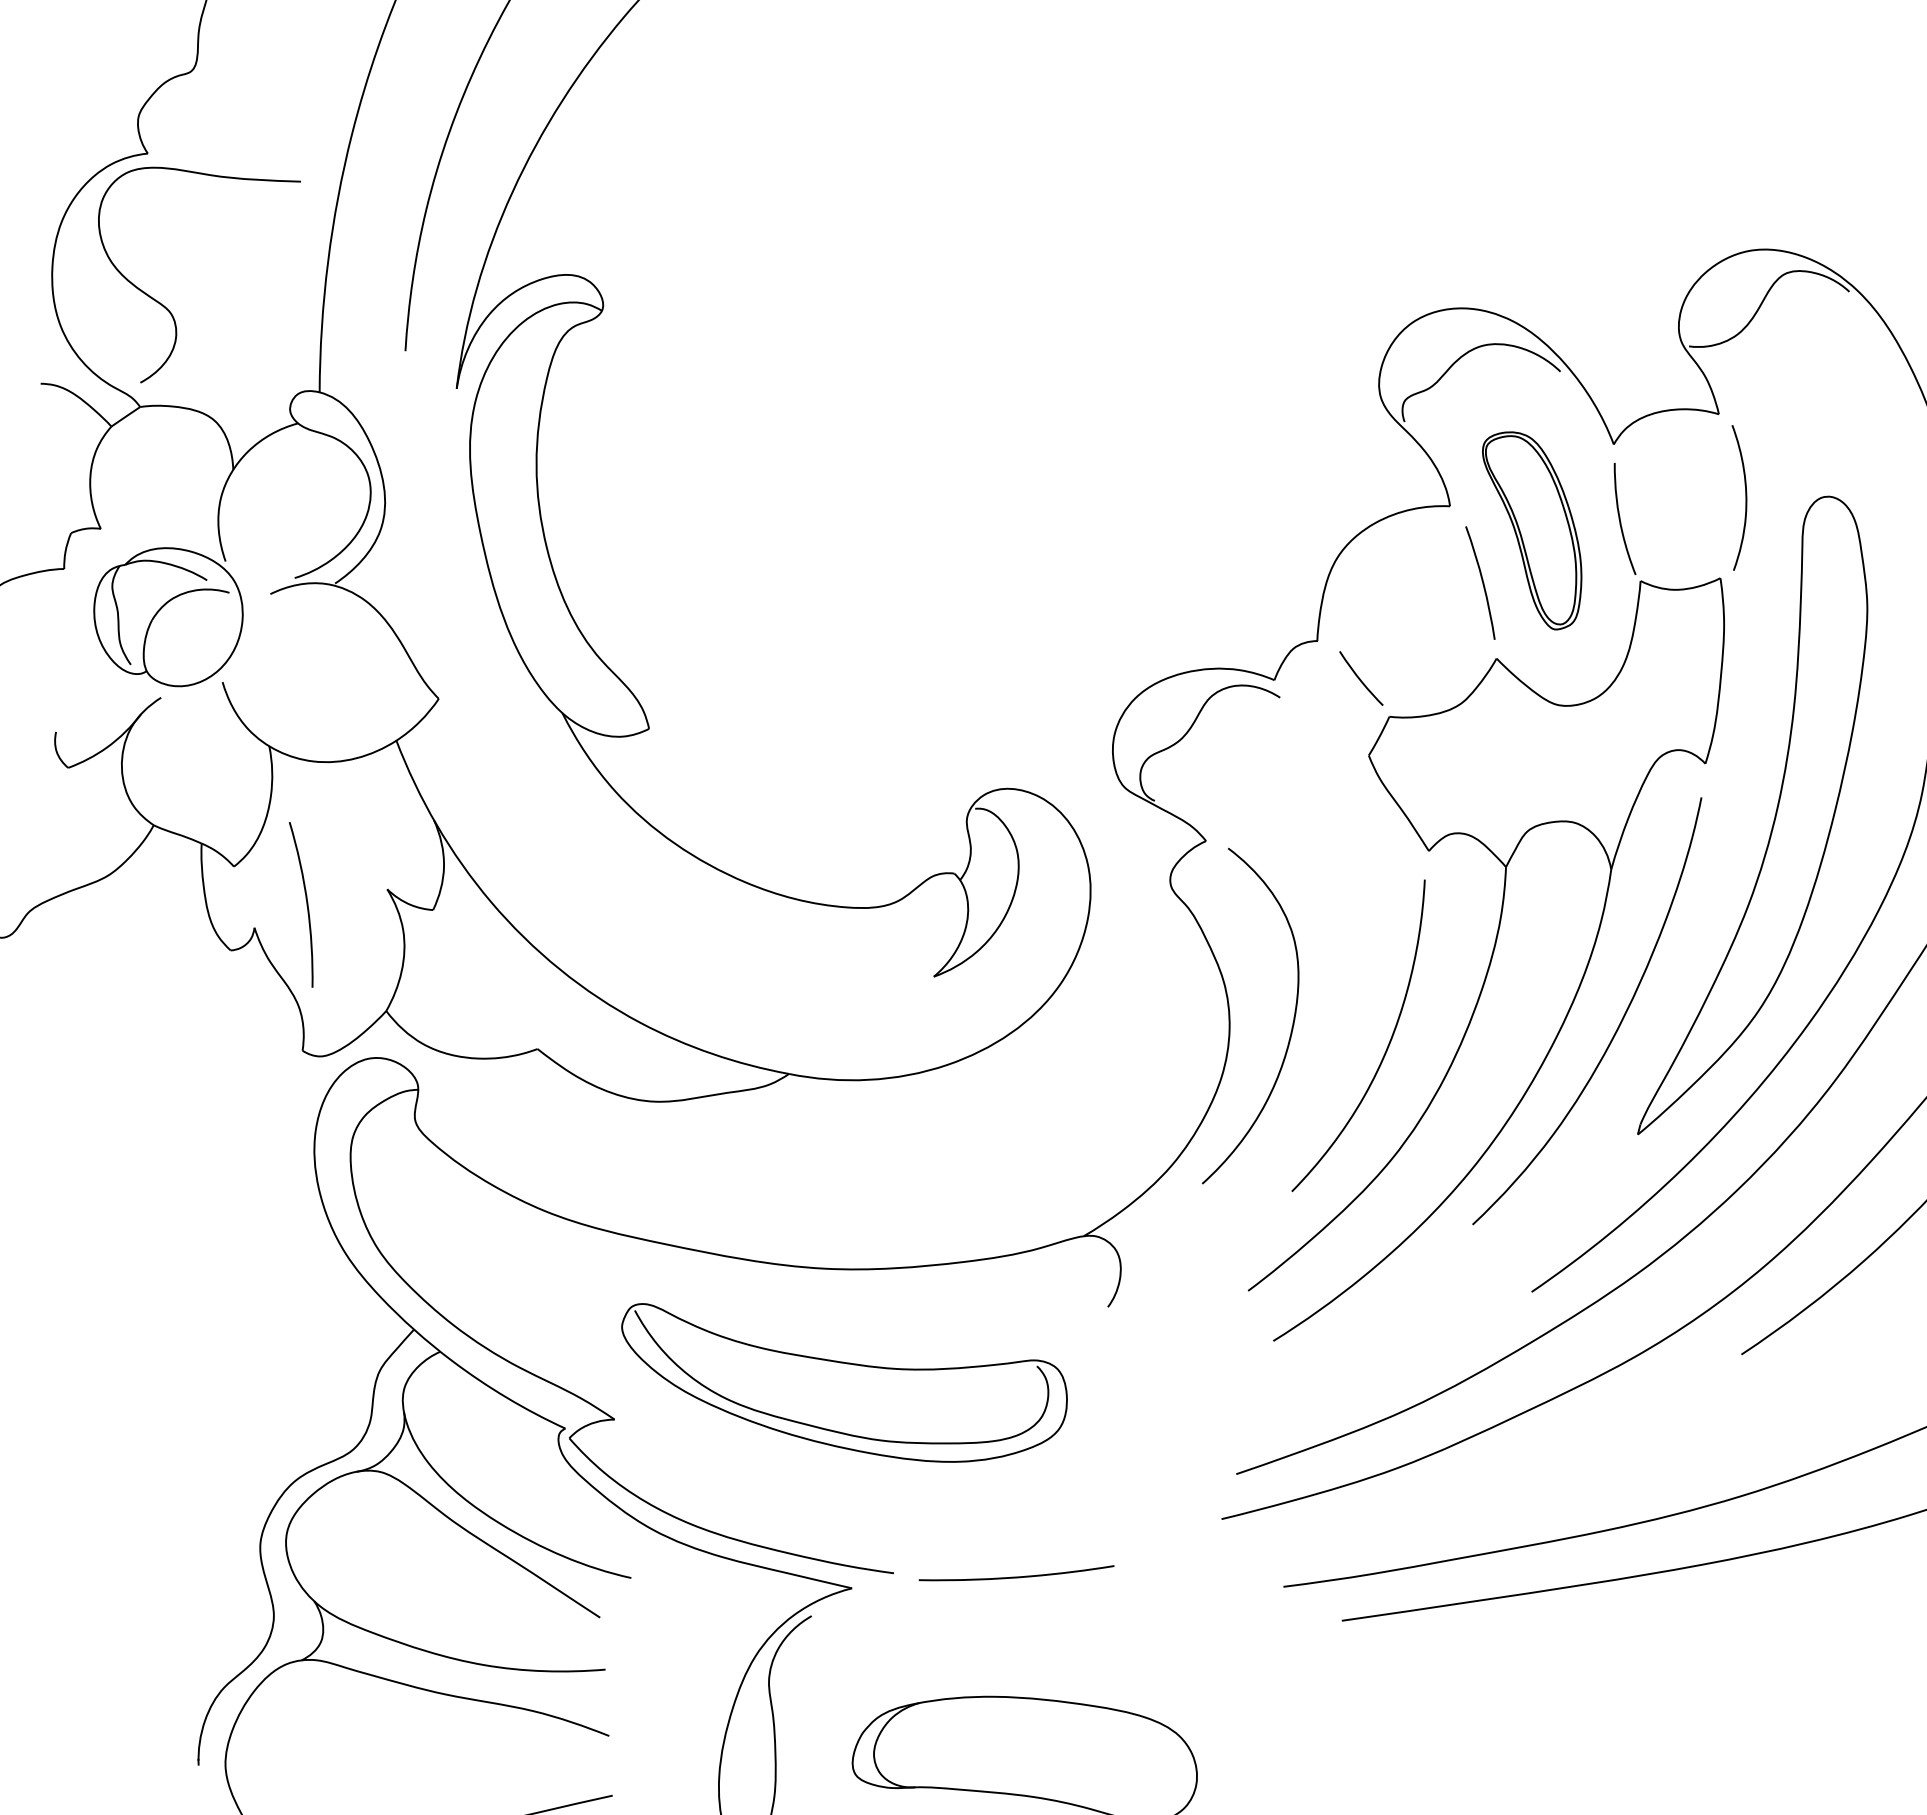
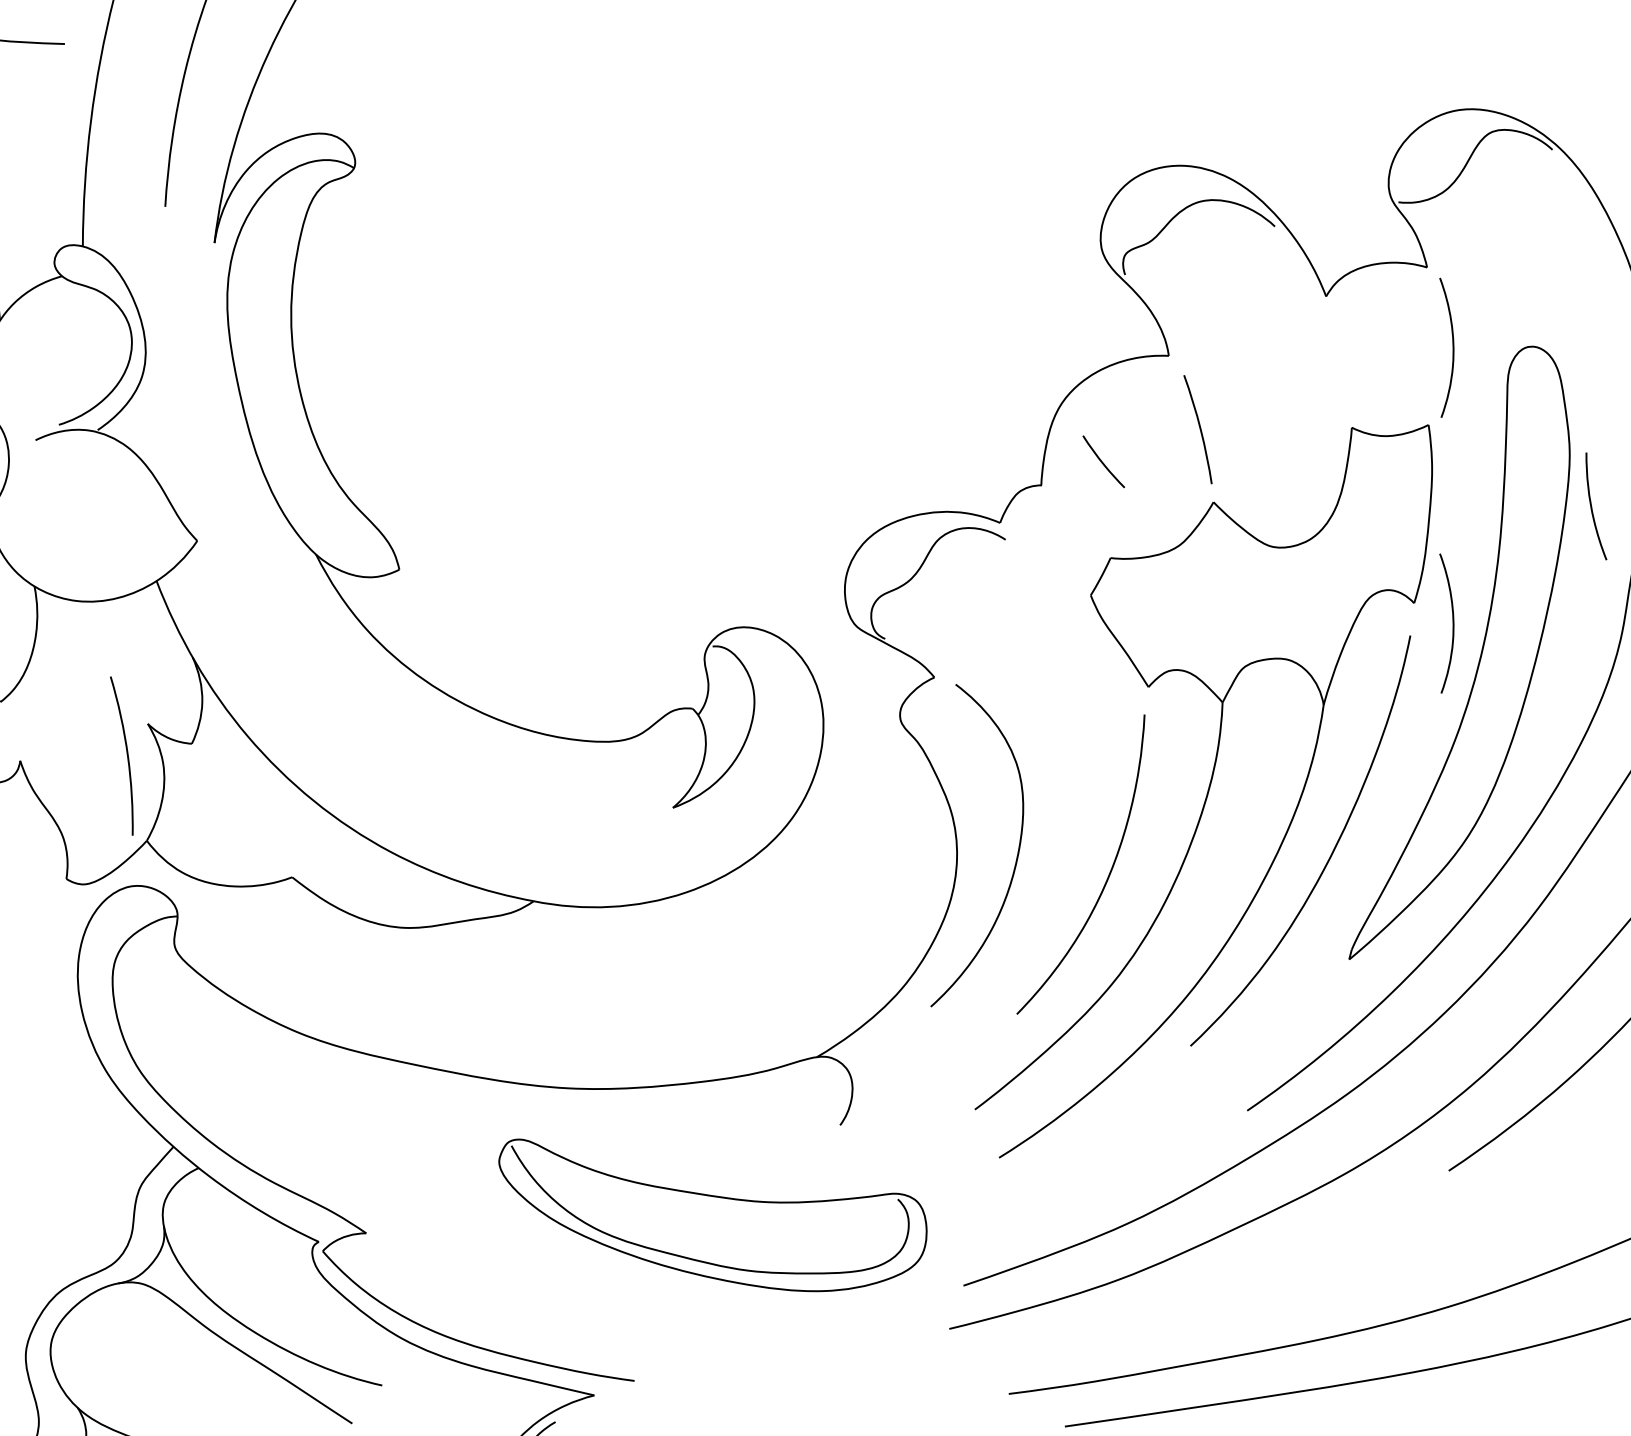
curve: (1620, 518) -> (1591, 505), moved
part: (1532, 530) -> (1248, 379), removed
curve: (1360, 678) -> (1102, 461), moved
curve: (1745, 784) -> (1452, 623), added
curve: (306, 904) -> (126, 755), moved
part: (844, 1382) -> (712, 1214), moved
curve: (1016, 1576) -> (752, 1384), removed

